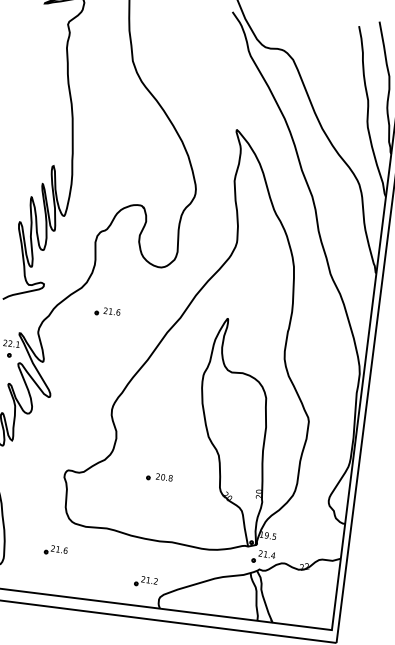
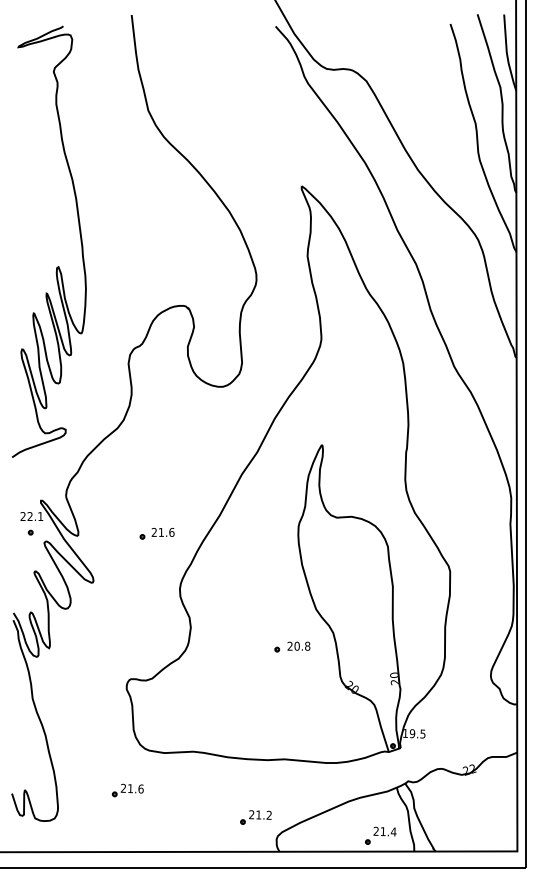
part: (107, 311) -> (156, 533), moved
part: (159, 477) -> (292, 646), moved
part: (263, 556) -> (380, 835), moved

